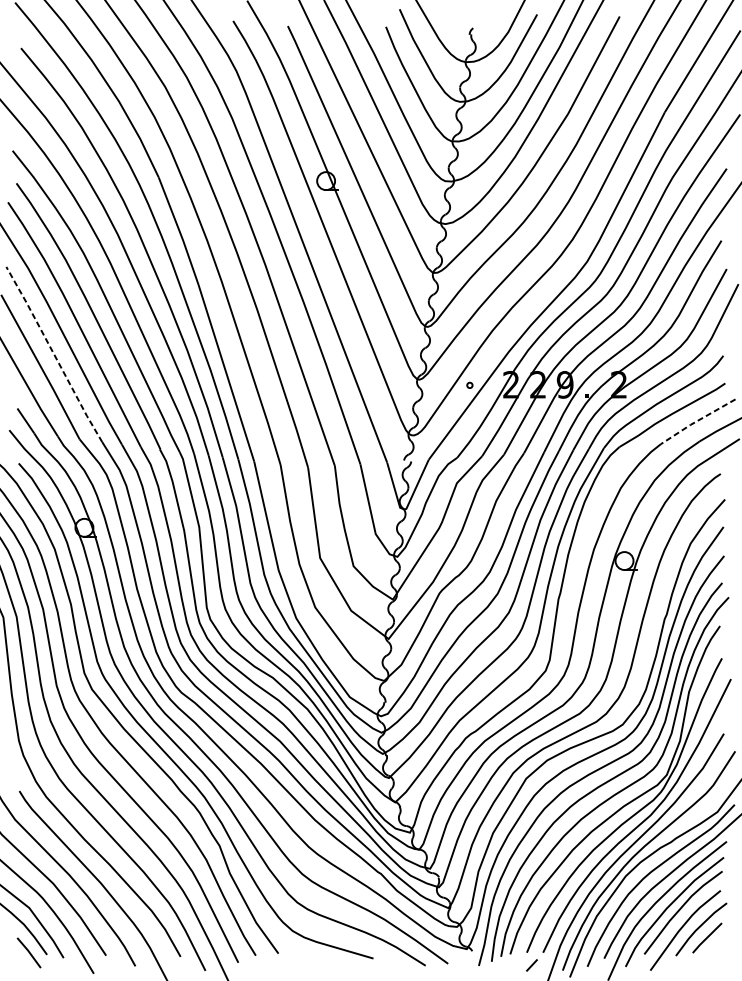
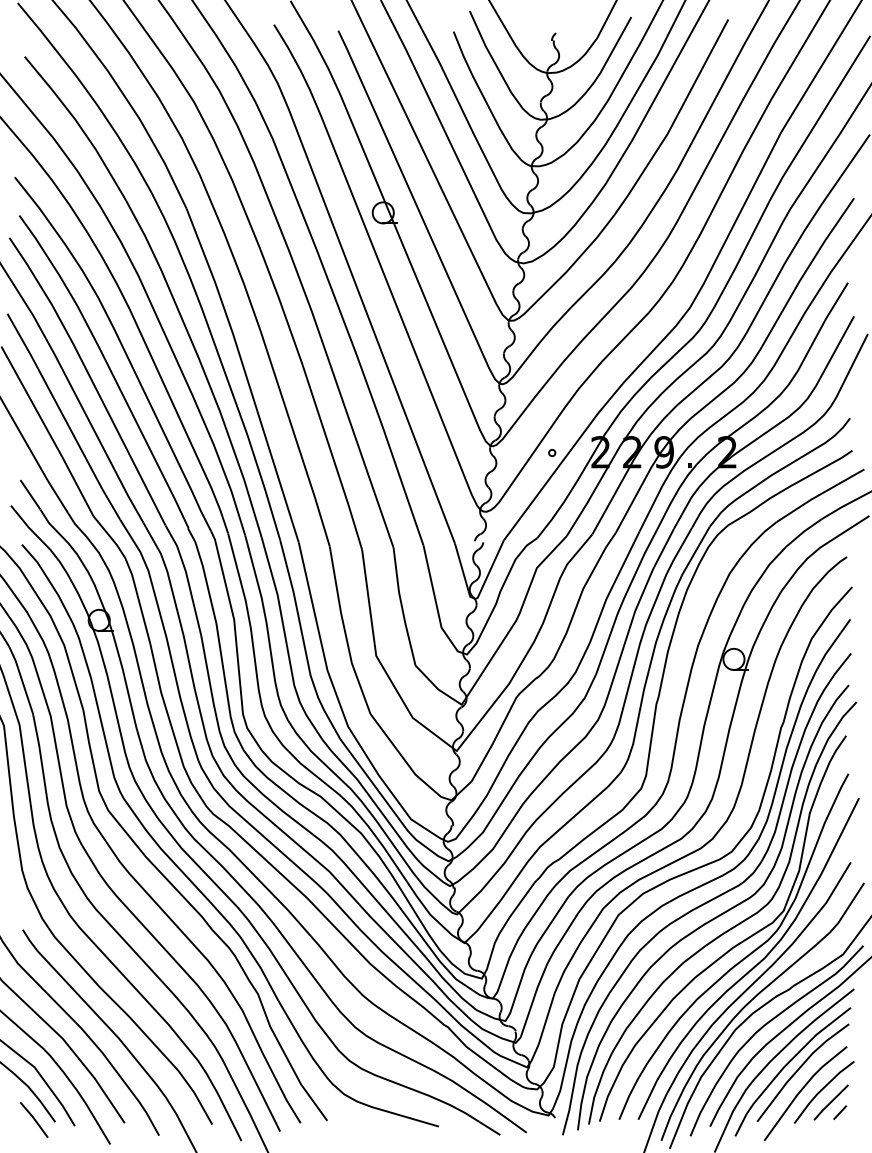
line: (54, 354) -> (63, 416), dashed -> solid
line: (697, 421) -> (819, 495), dashed -> solid
line: (532, 965) -> (840, 1112), moved

